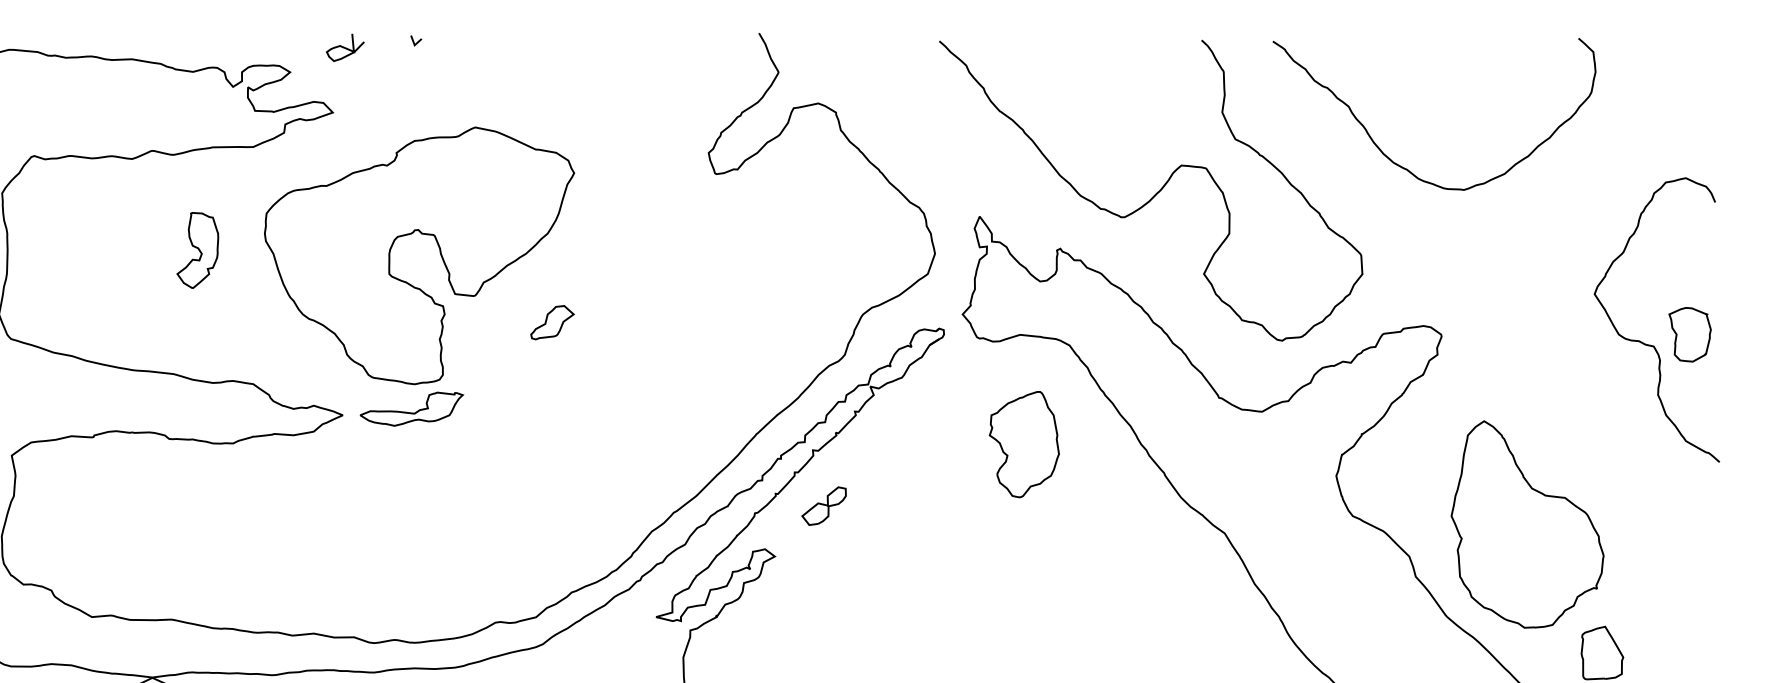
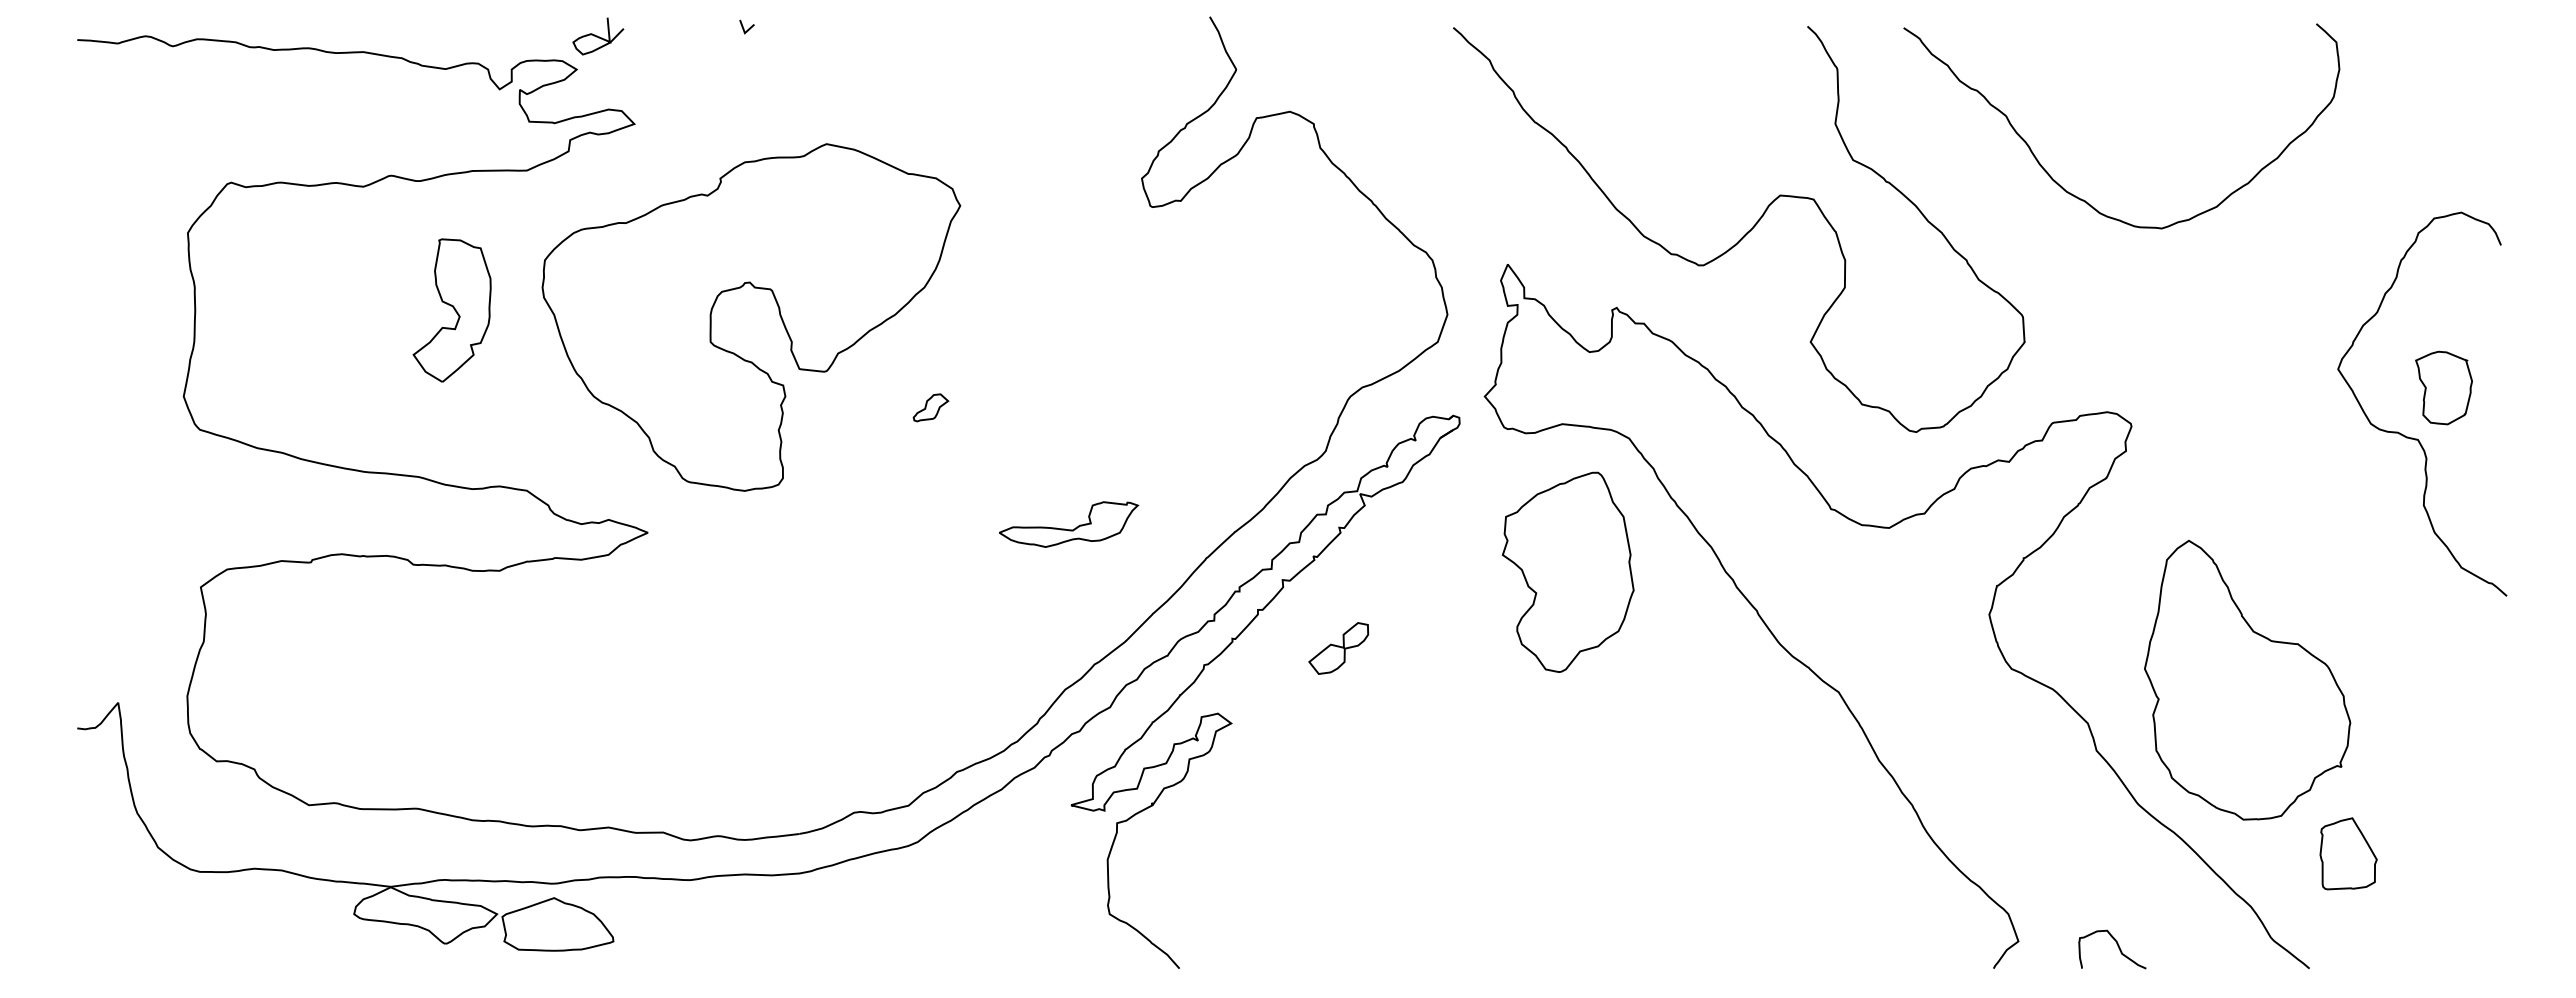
curve: (345, 47) -> (598, 36), moved
part: (197, 249) -> (451, 309), size x1.4
part: (552, 322) -> (930, 407), size x0.6
part: (1689, 334) -> (2443, 387), moved
part: (412, 409) -> (1069, 524), moved
part: (1023, 444) -> (1567, 572), size x1.4
part: (823, 506) -> (1338, 648), moved

